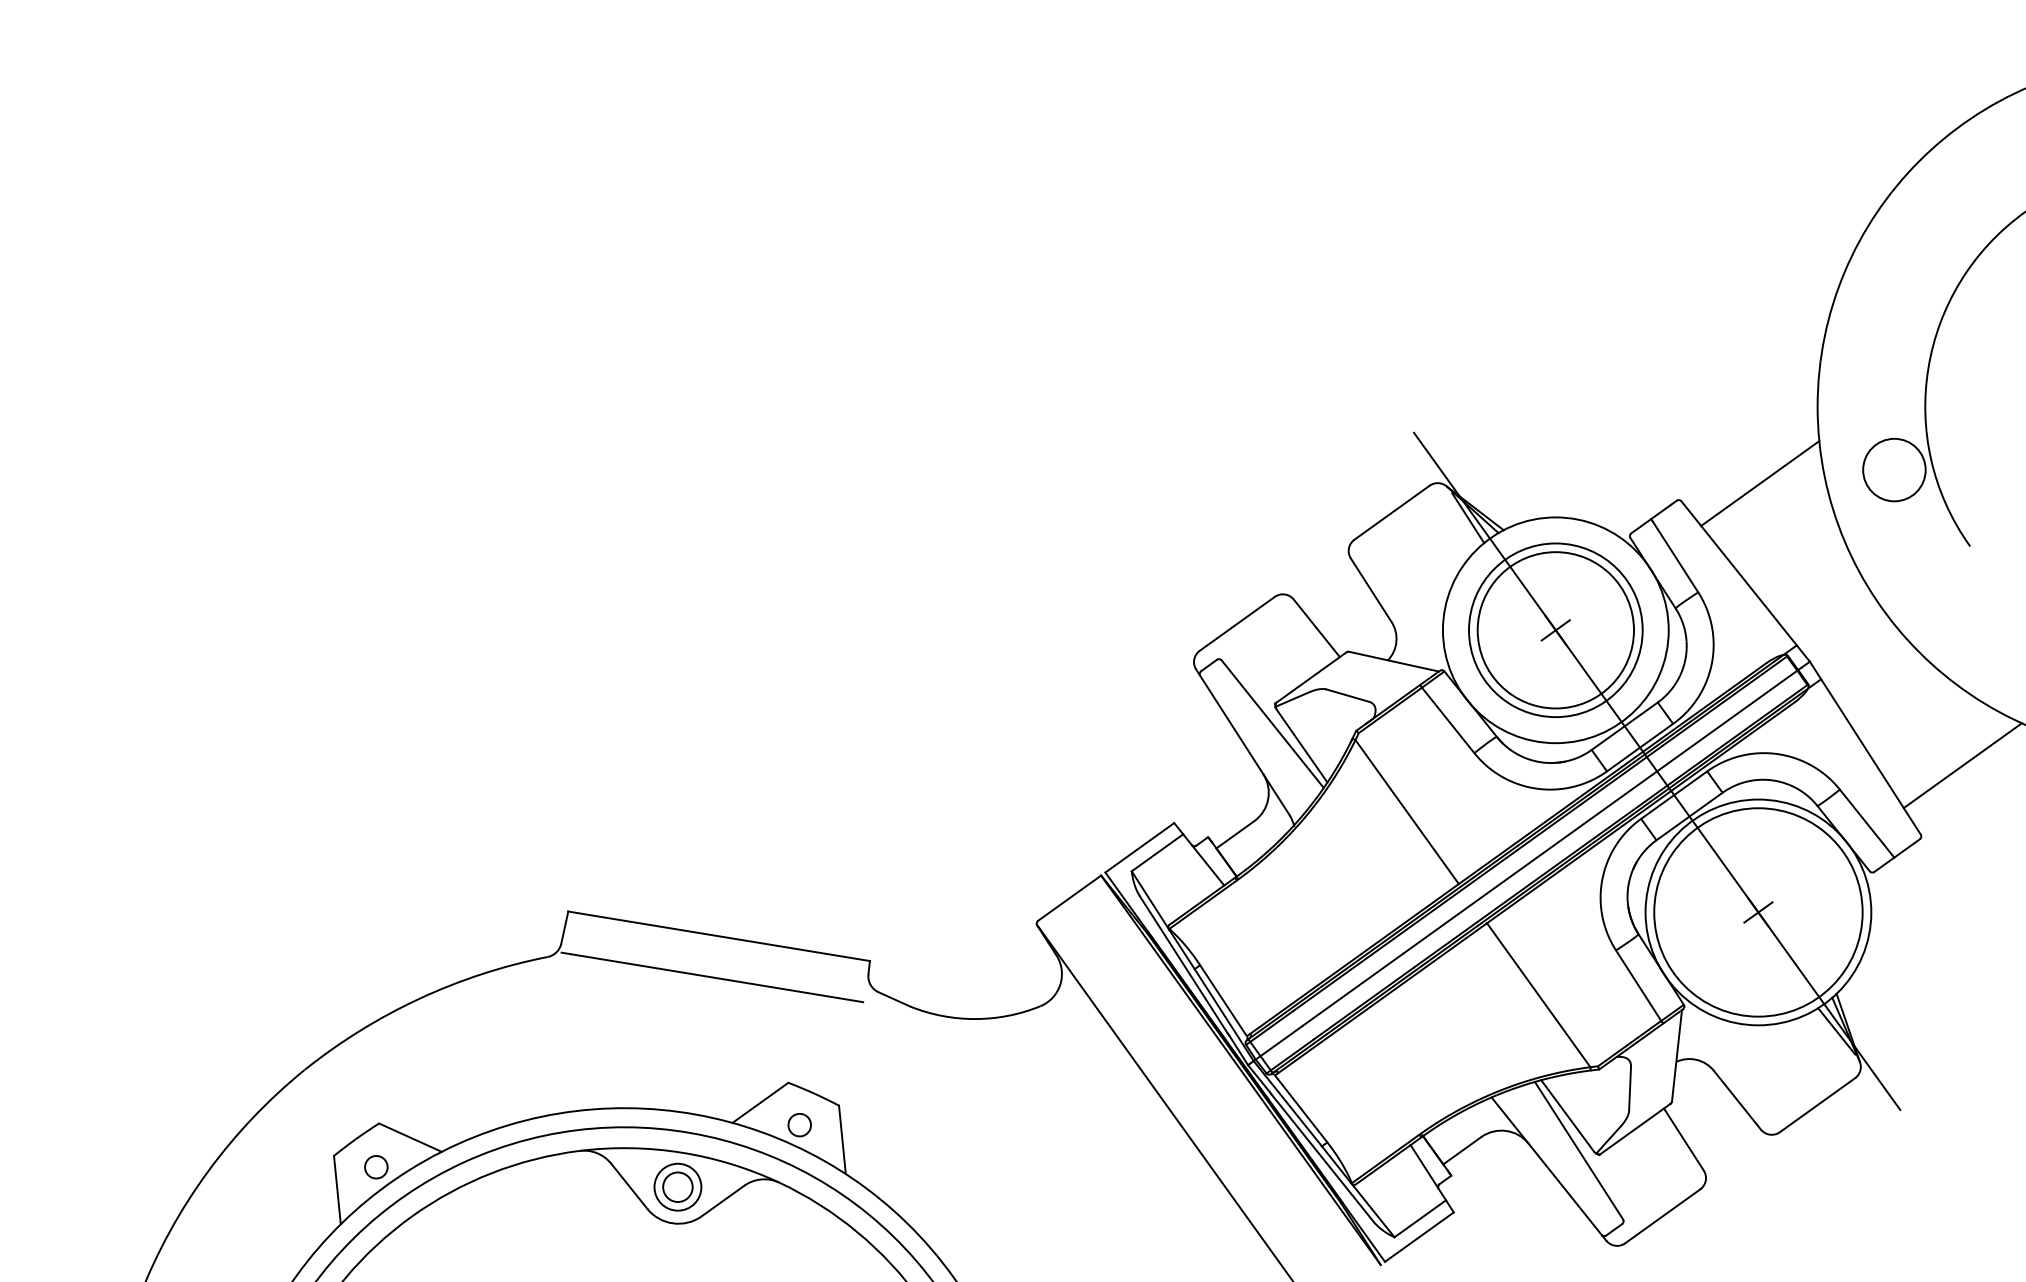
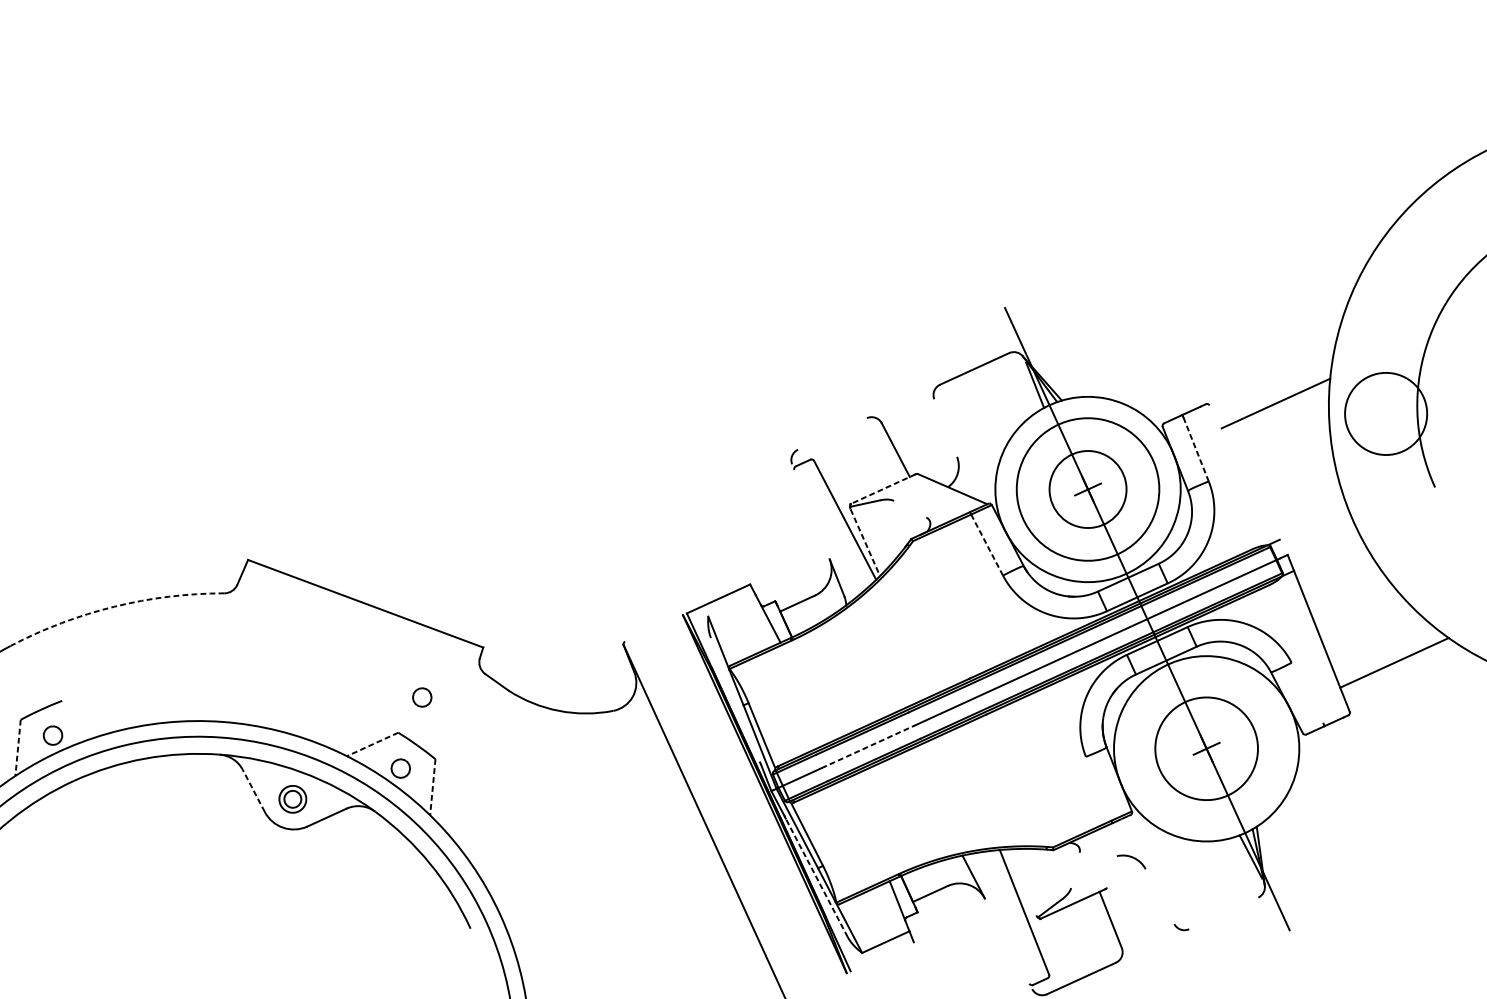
circle: (1894, 469) -> (1386, 413), size x1.6
line: (1675, 557) -> (1195, 449), solid -> dashed
line: (1745, 581) -> (1248, 480), removed
line: (1370, 589) -> (945, 427), removed
line: (1236, 623) -> (831, 433), removed
circle: (1555, 630) -> (1087, 489), size x0.6
line: (1310, 678) -> (882, 489), solid -> dashed
line: (1347, 695) -> (909, 509), removed
line: (1448, 720) -> (987, 545), solid -> dashed
line: (1229, 721) -> (810, 511), removed
line: (1302, 746) -> (865, 543), solid -> dashed
line: (1406, 812) -> (938, 612), removed
line: (1865, 822) -> (1307, 693), removed
line: (1157, 852) -> (732, 605), removed
line: (1069, 897) -> (654, 627), removed
circle: (1758, 912) -> (1206, 748), size x0.6
line: (1183, 964) -> (735, 699), removed
line: (712, 977) -> (353, 635), removed
line: (1638, 985) -> (1098, 788), removed
line: (1353, 989) -> (868, 746), solid -> dashed
line: (1538, 995) -> (1016, 780), removed
arc: (419, 998) -> (114, 606), solid -> dashed
part: (808, 1035) -> (422, 697), added
line: (1676, 1055) -> (1118, 851), removed
line: (1630, 1088) -> (1075, 870), removed
line: (1736, 1099) -> (1159, 896), removed
line: (760, 1103) -> (372, 744), solid -> dashed
line: (1817, 1105) -> (1223, 913), removed
line: (1567, 1115) -> (1020, 882), removed
line: (410, 1137) -> (85, 717), removed
line: (842, 1140) -> (432, 787), solid -> dashed
line: (1322, 1157) -> (816, 877), solid -> dashed
line: (629, 1186) -> (253, 791), solid -> dashed
part: (677, 1186) -> (292, 798), size x0.7
line: (337, 1190) -> (18, 748), solid -> dashed
line: (1567, 1191) -> (1008, 943), removed
line: (1419, 1236) -> (882, 956), removed

